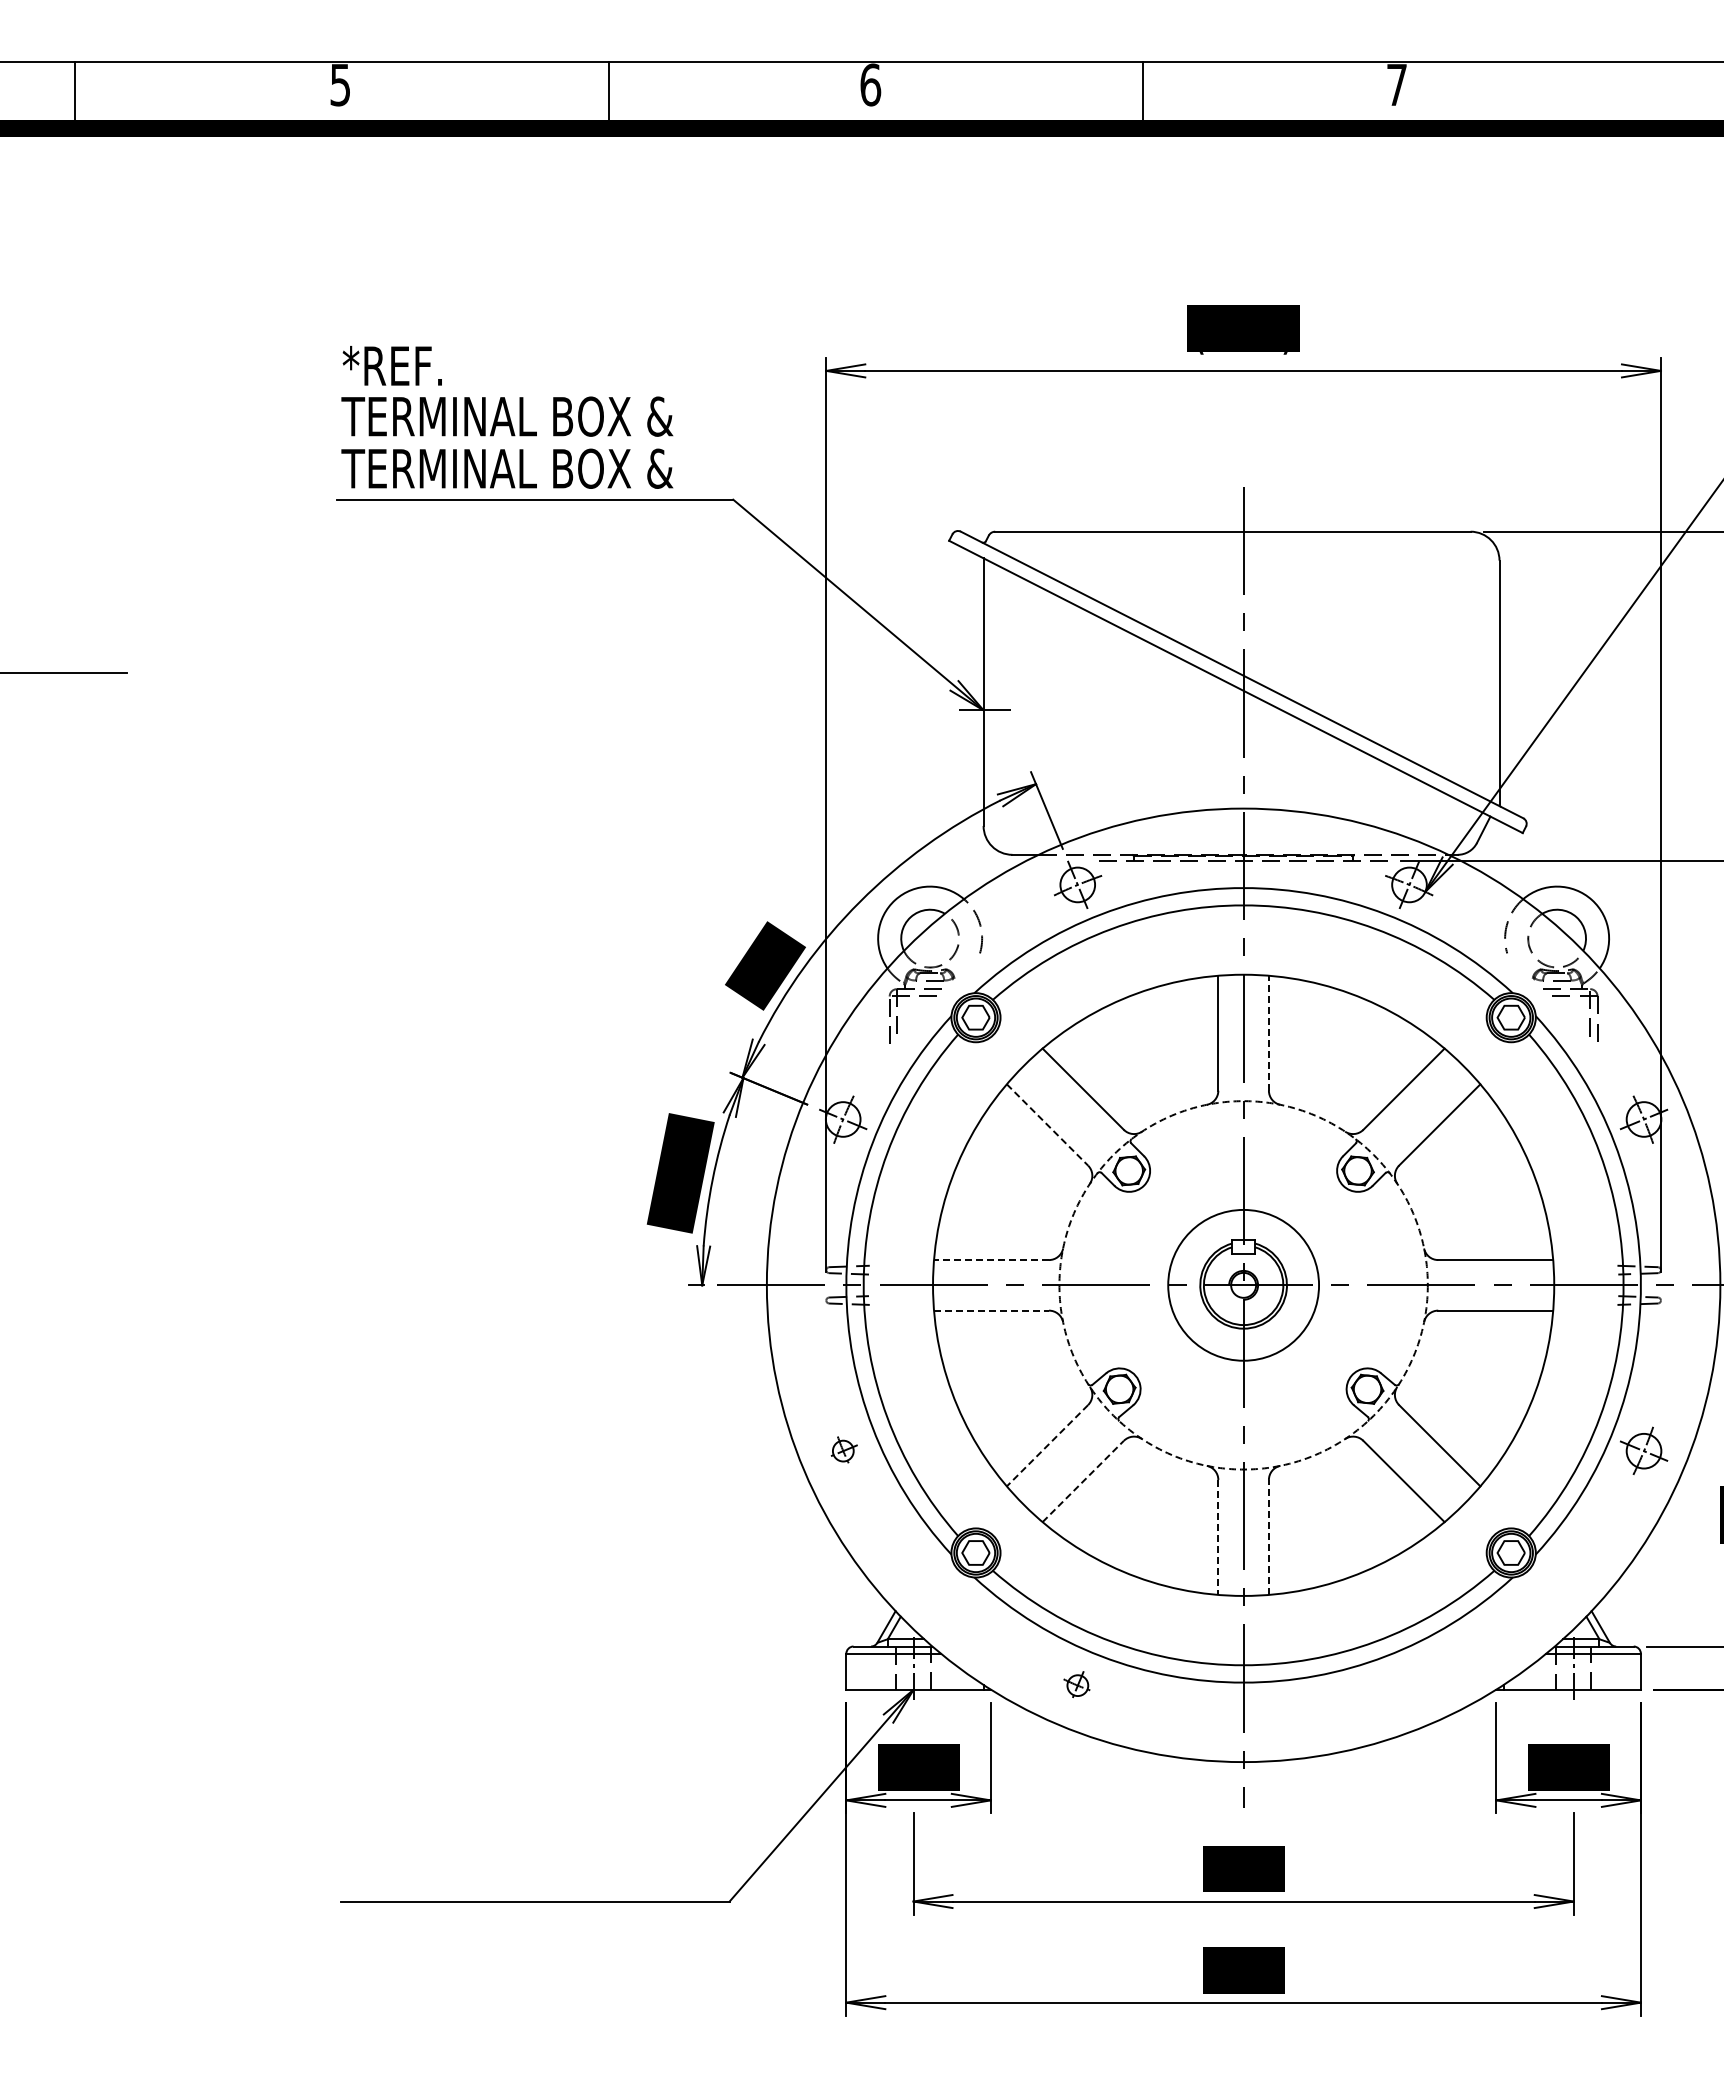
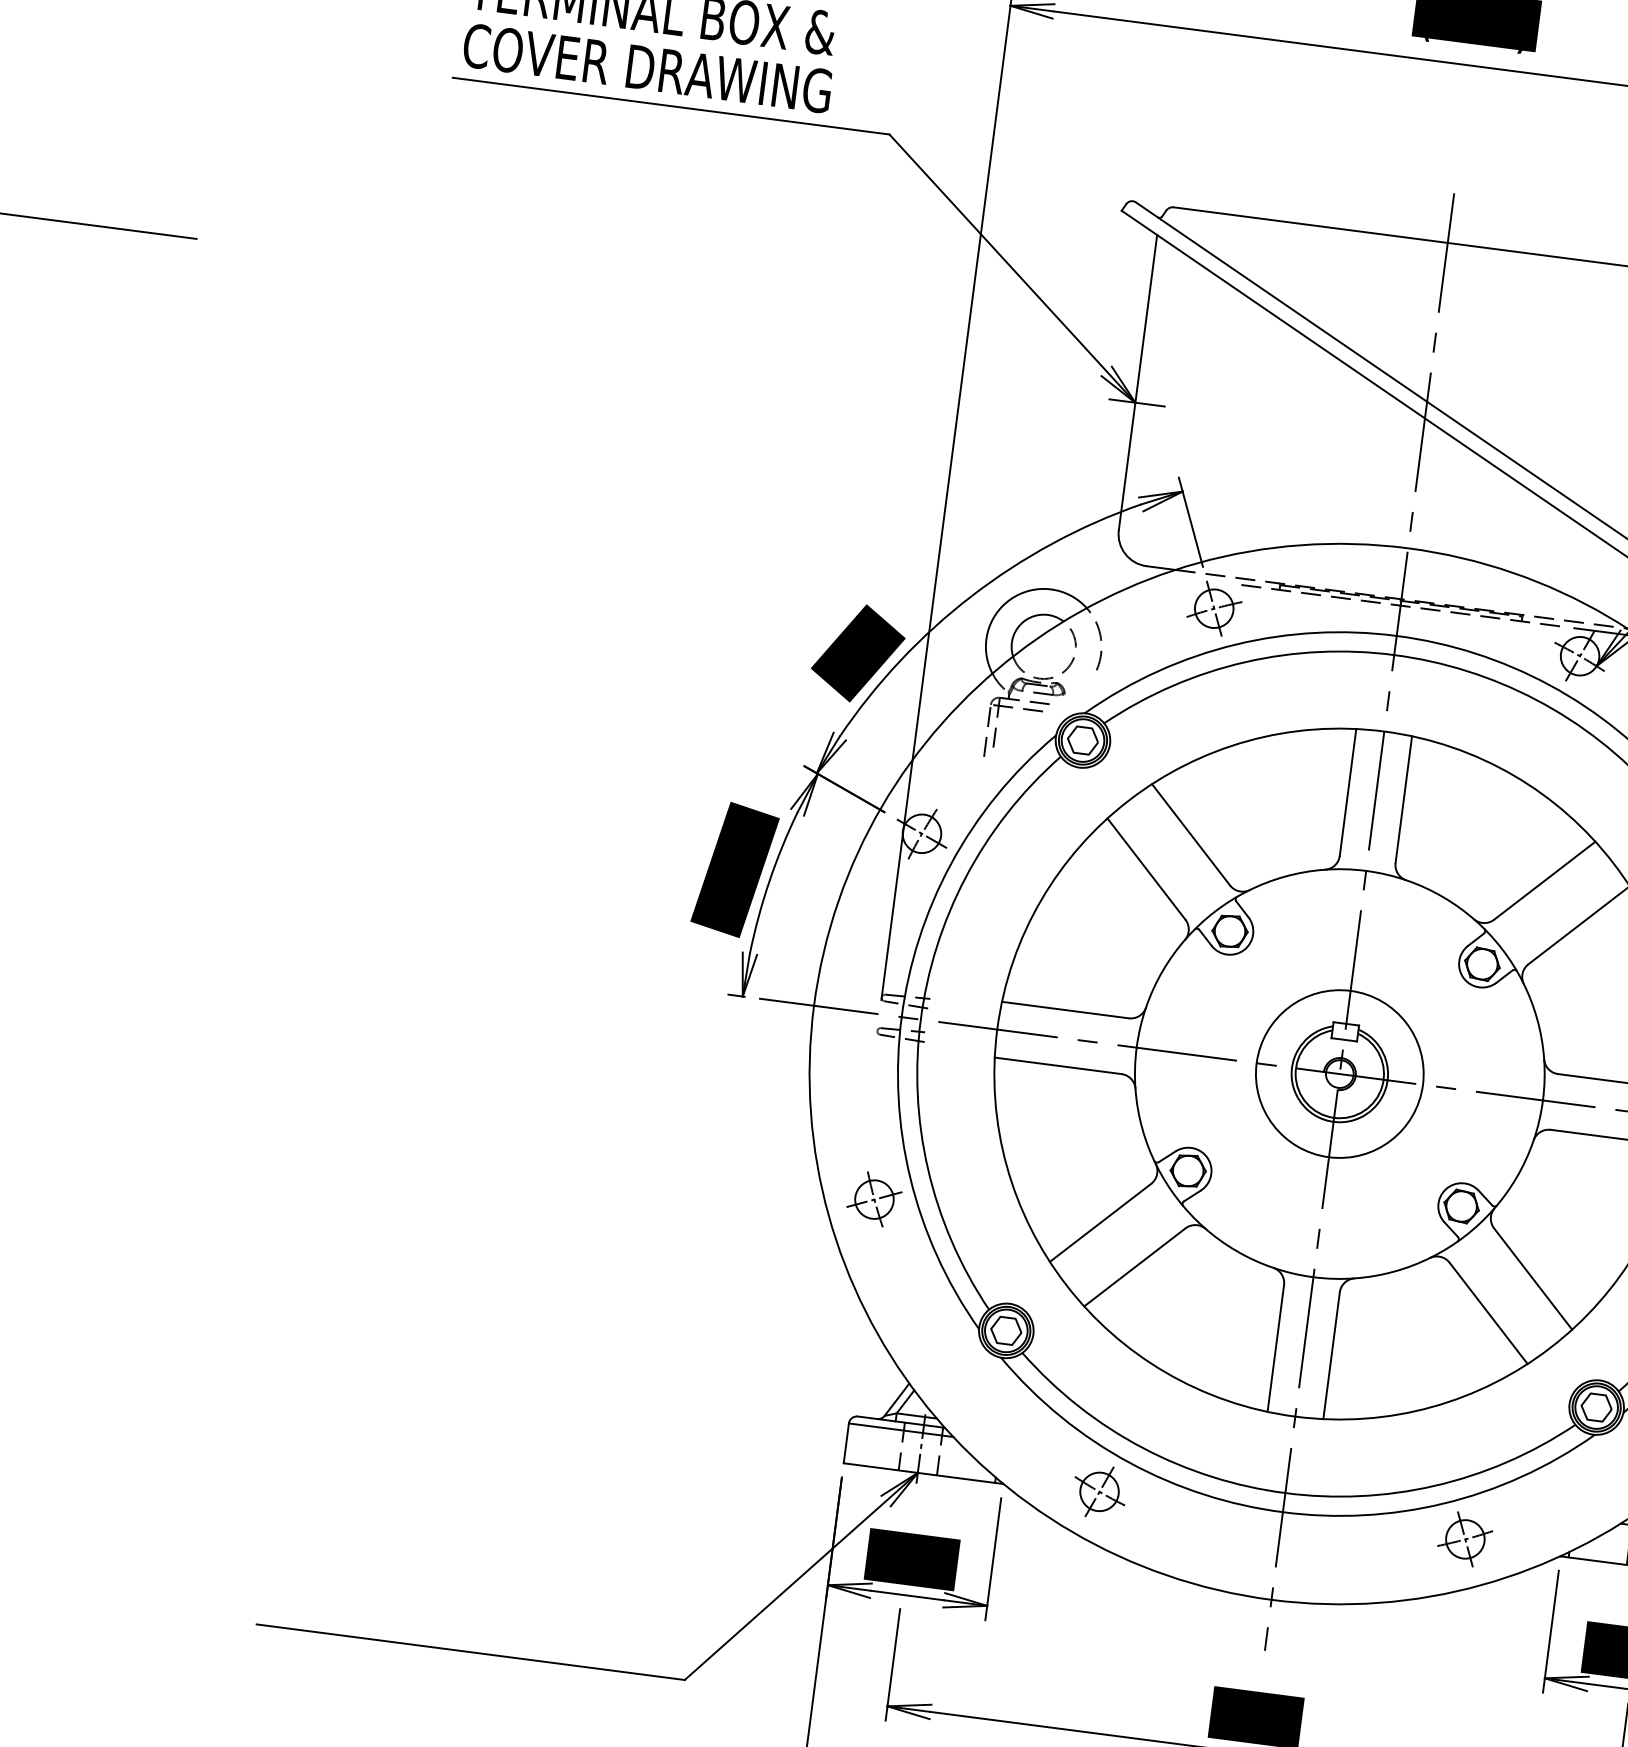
text: (508, 468) -> (646, 67), TERMINAL BOX & -> COVER DRAWING
line: (1268, 1032) -> (1403, 798), dashed -> solid
line: (1047, 1125) -> (1146, 869), dashed -> solid
line: (991, 1260) -> (1065, 1010), dashed -> solid
circle: (1243, 1285) -> (1339, 1074), dashed -> solid
line: (992, 1310) -> (1059, 1065), dashed -> solid
line: (1047, 1446) -> (1100, 1223), dashed -> solid
part: (843, 1450) -> (874, 1198), size x1.67
line: (1083, 1481) -> (1135, 1267), dashed -> solid
line: (1268, 1536) -> (1331, 1354), dashed -> solid
line: (1218, 1537) -> (1275, 1348), dashed -> solid
part: (1077, 1685) -> (1099, 1491), size x1.67
part: (1409, 1685) -> (1465, 1539), added

